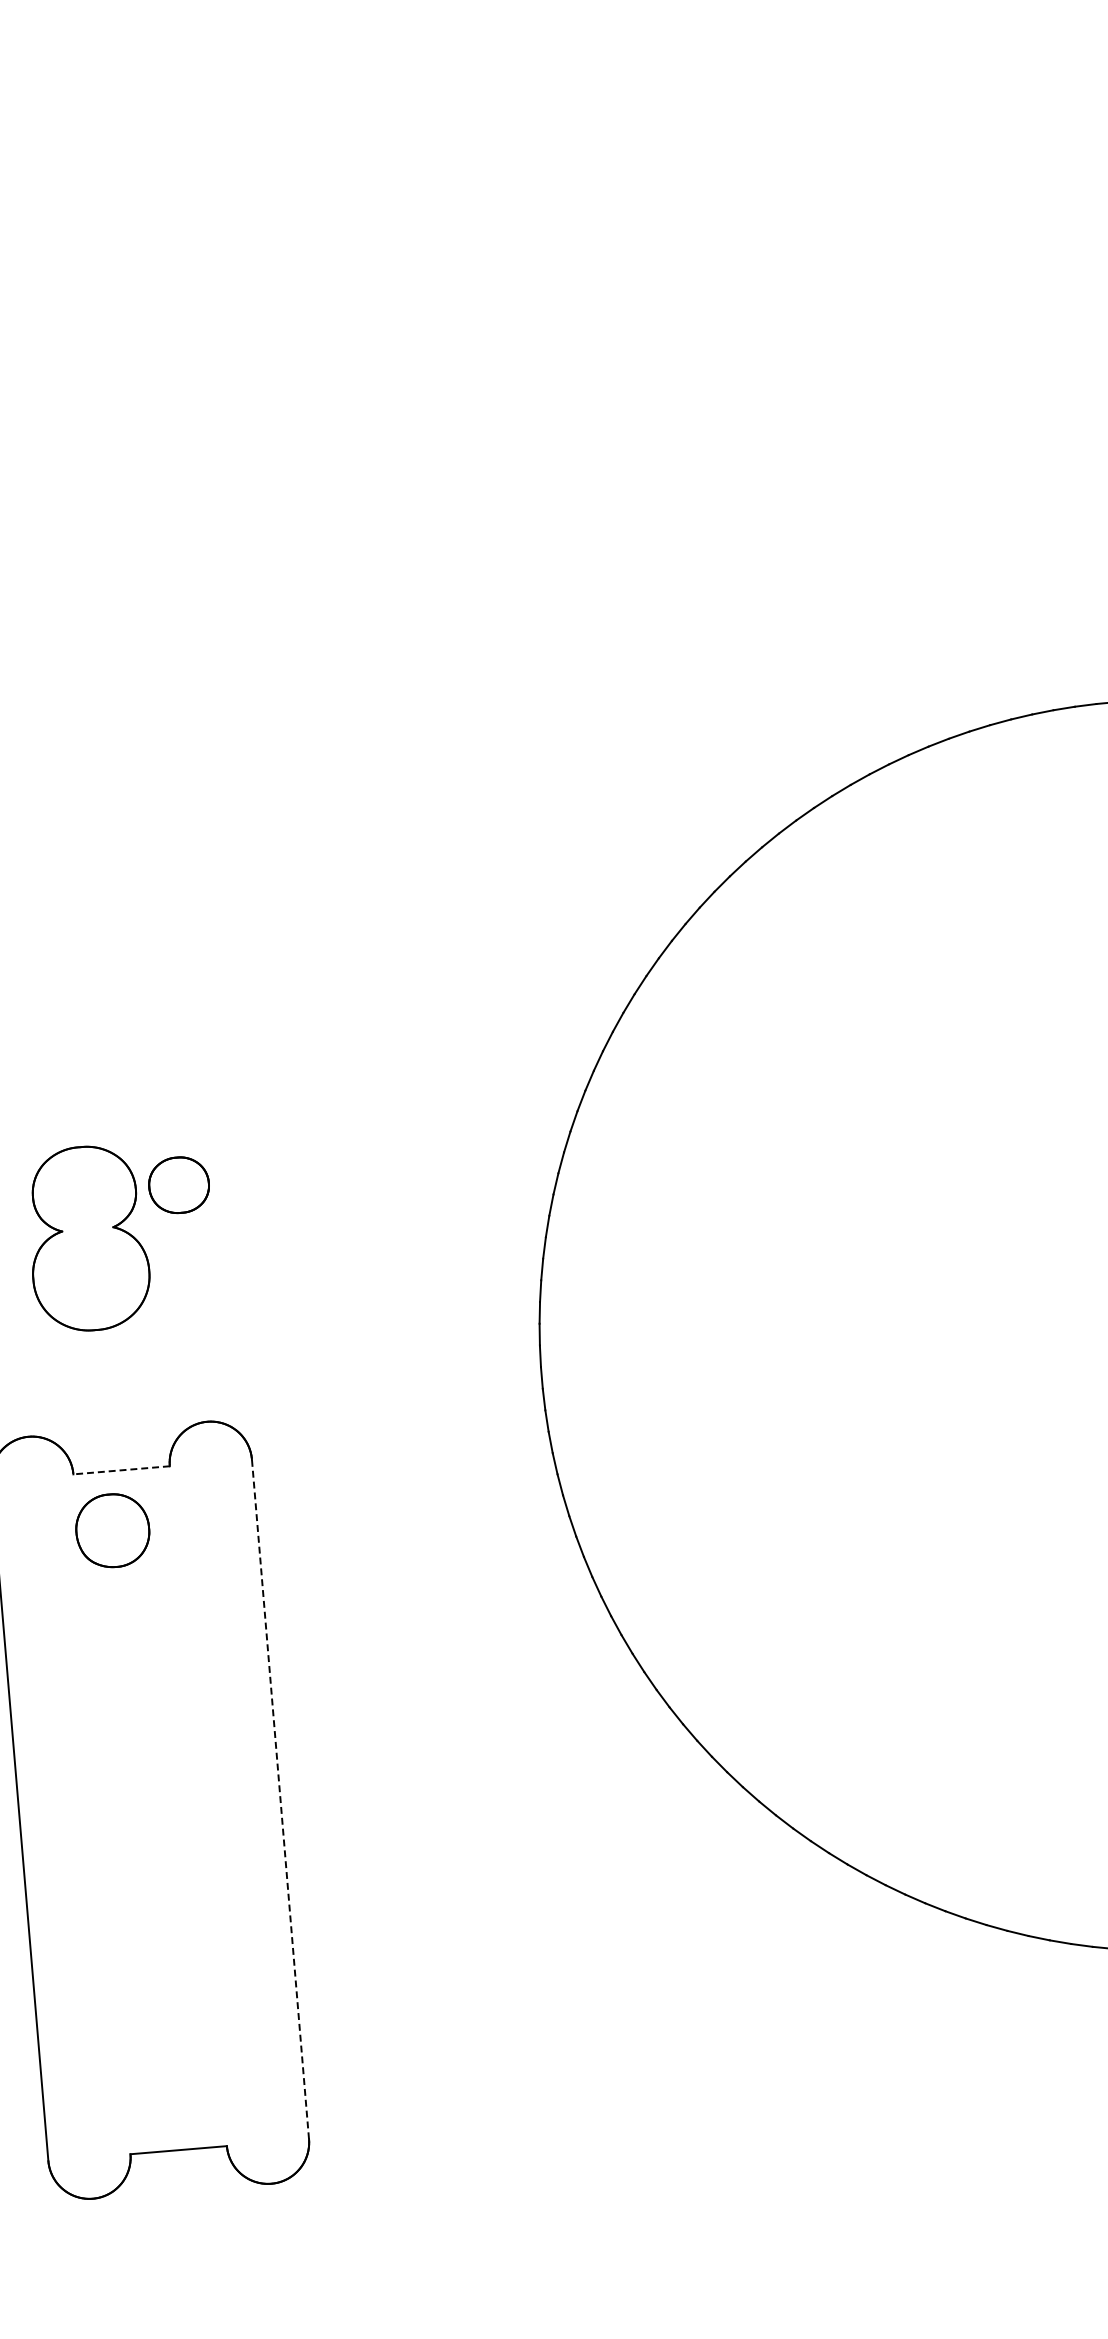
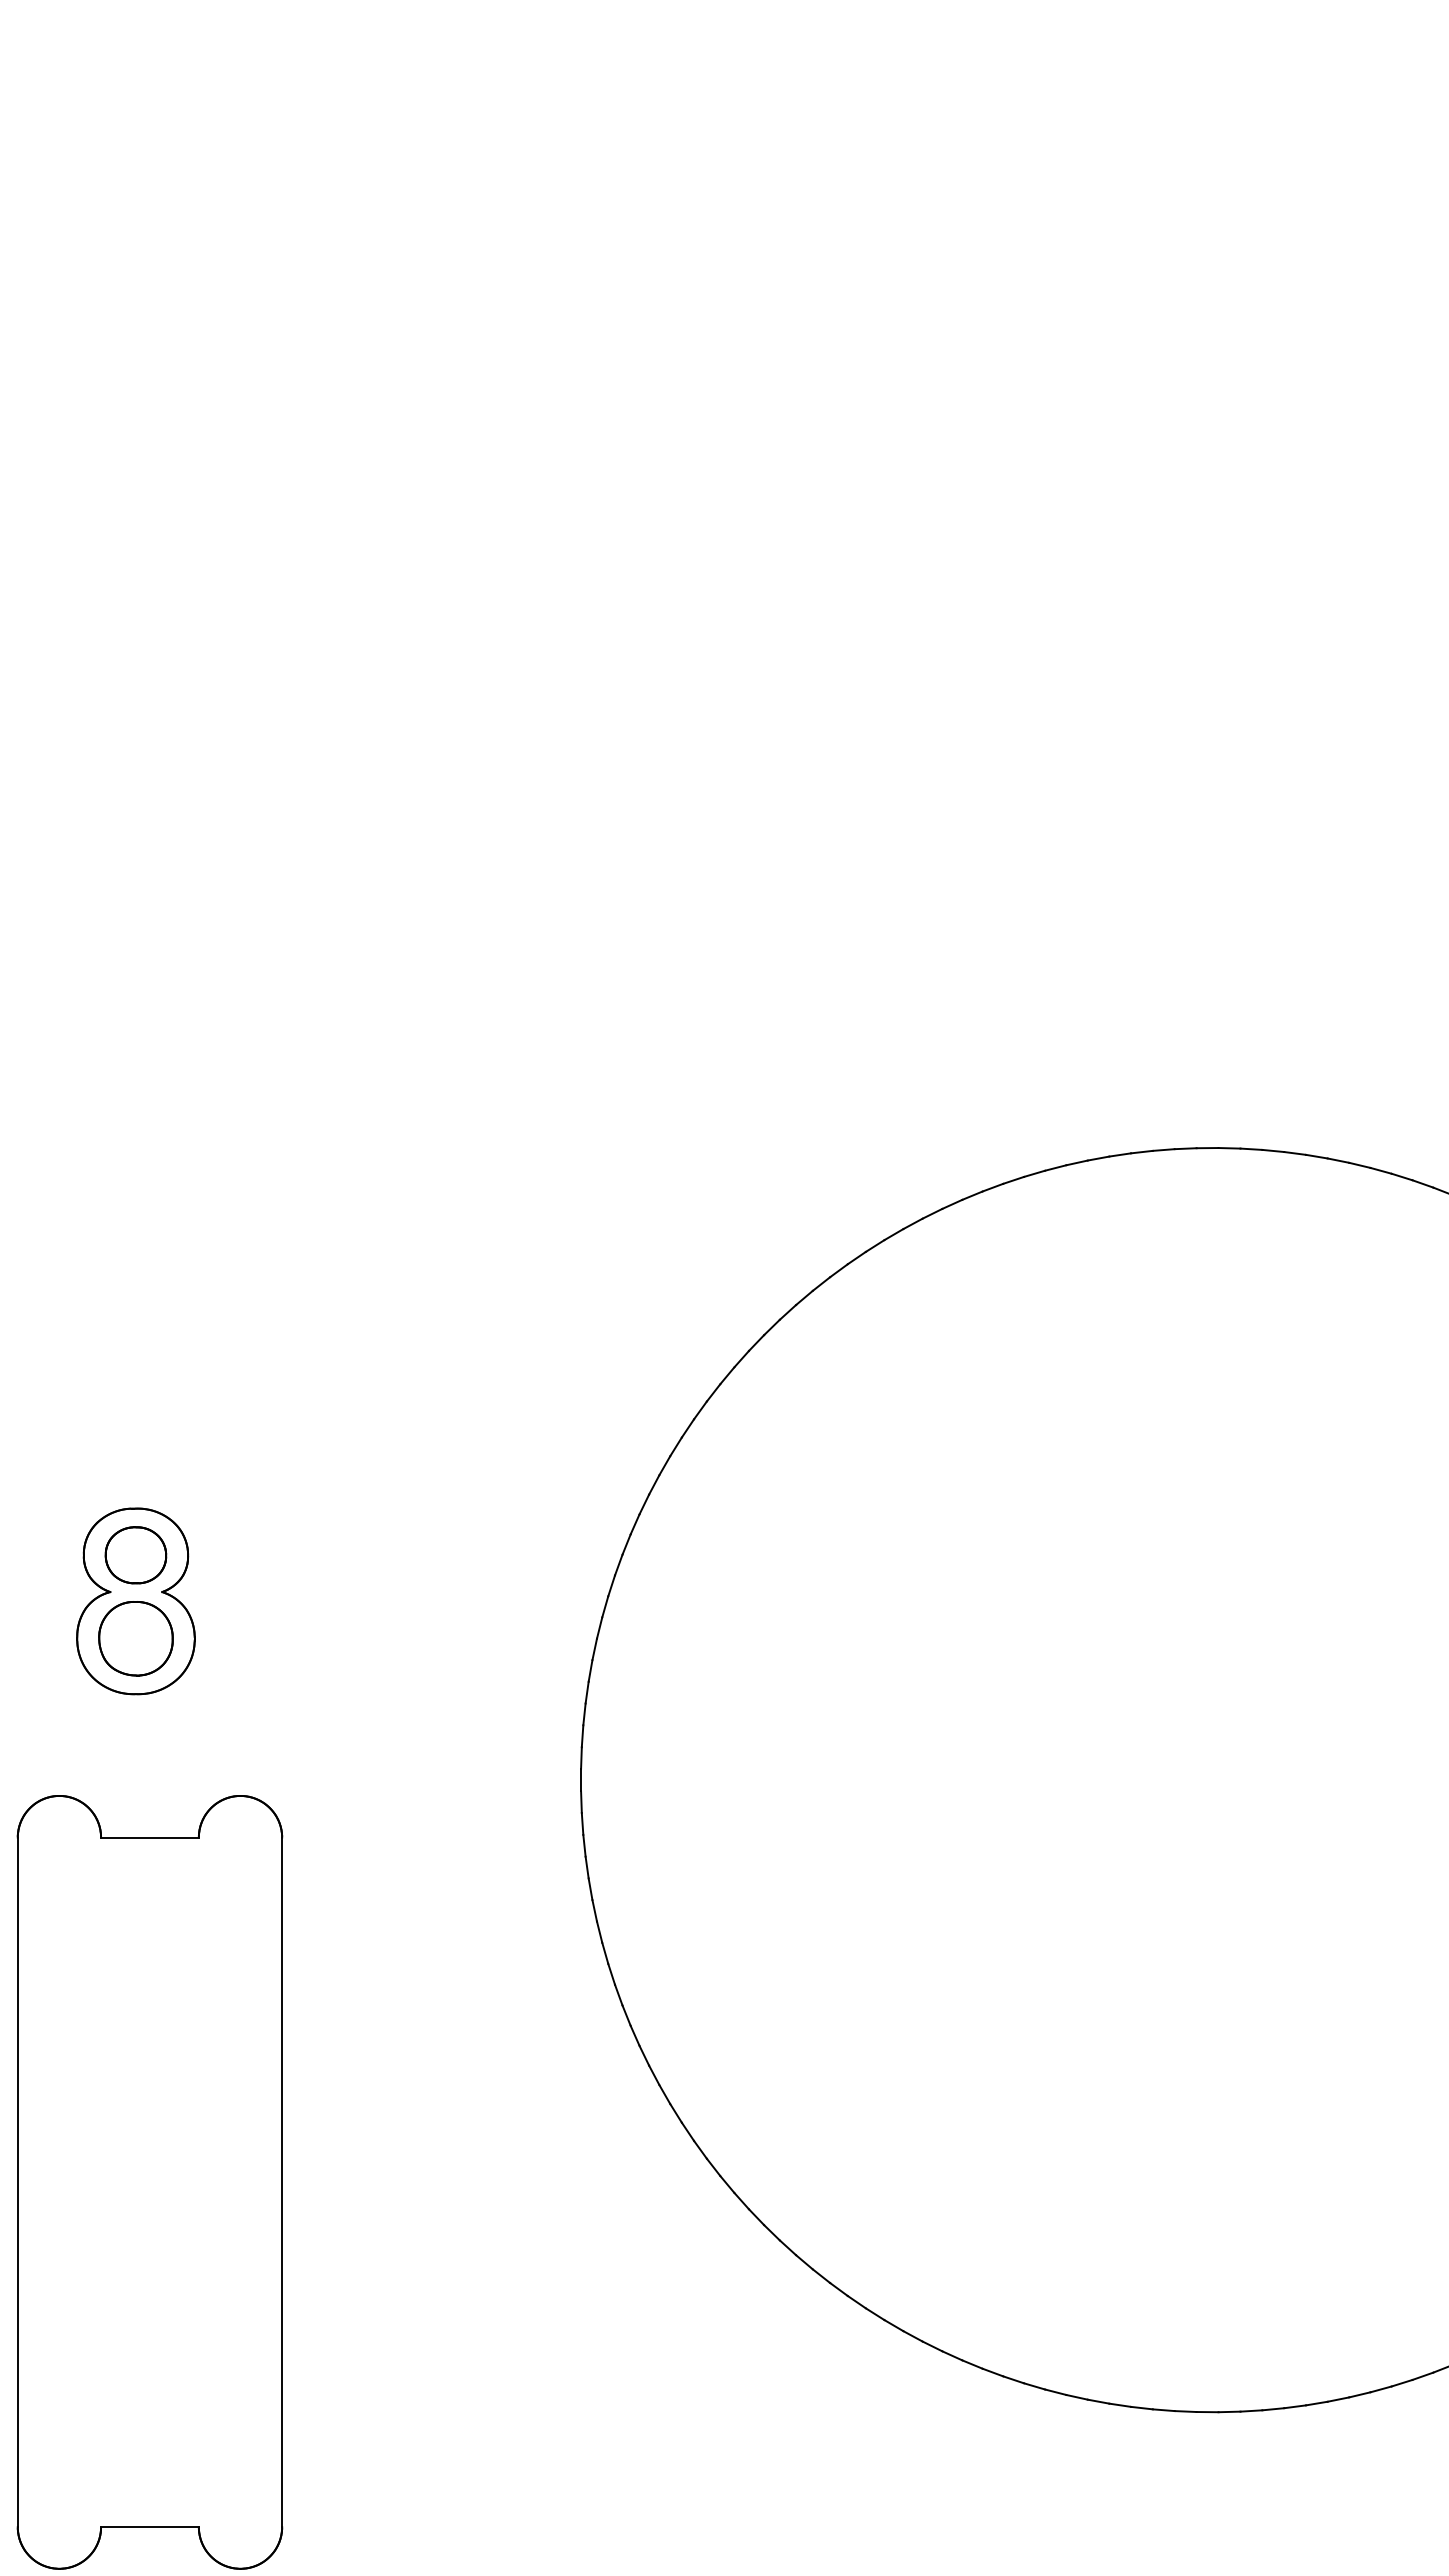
part: (178, 1185) -> (135, 1555), moved
line: (121, 1470) -> (149, 1837), dashed -> solid
part: (112, 1530) -> (135, 1638), moved
line: (280, 1799) -> (282, 2182), dashed -> solid

